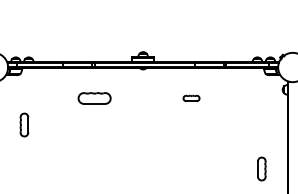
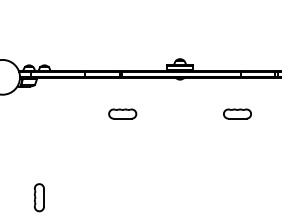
part: (94, 98) -> (122, 114), size x0.71
part: (191, 98) -> (237, 114), size x1.43
part: (24, 124) -> (39, 197), moved

